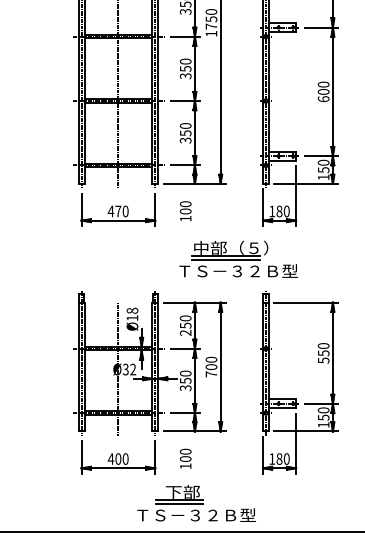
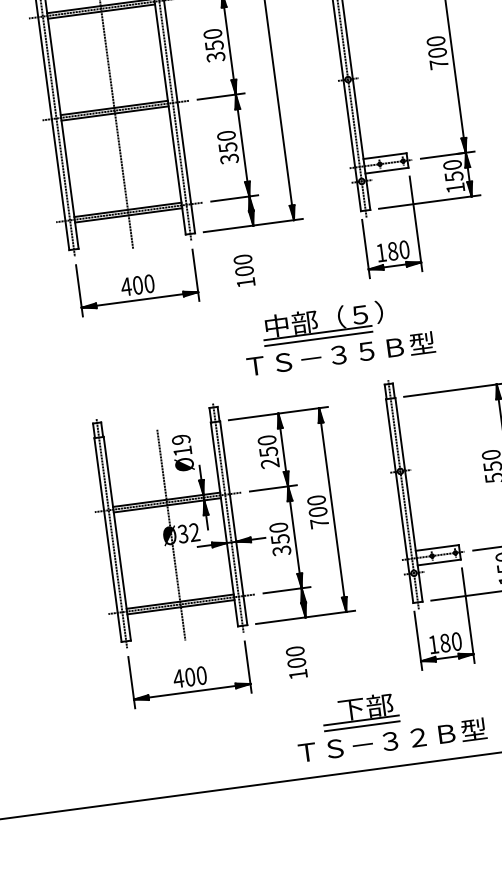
text: (323, 99) -> (438, 64), 600 -> 700
text: (118, 211) -> (138, 285), 470 -> 400
text: (254, 271) -> (366, 351), ＴＳ－３２Ｂ型 -> ＴＳ－３５Ｂ型
text: (132, 310) -> (181, 439), Ø18 -> Ø19
part: (196, 503) -> (389, 722), moved

